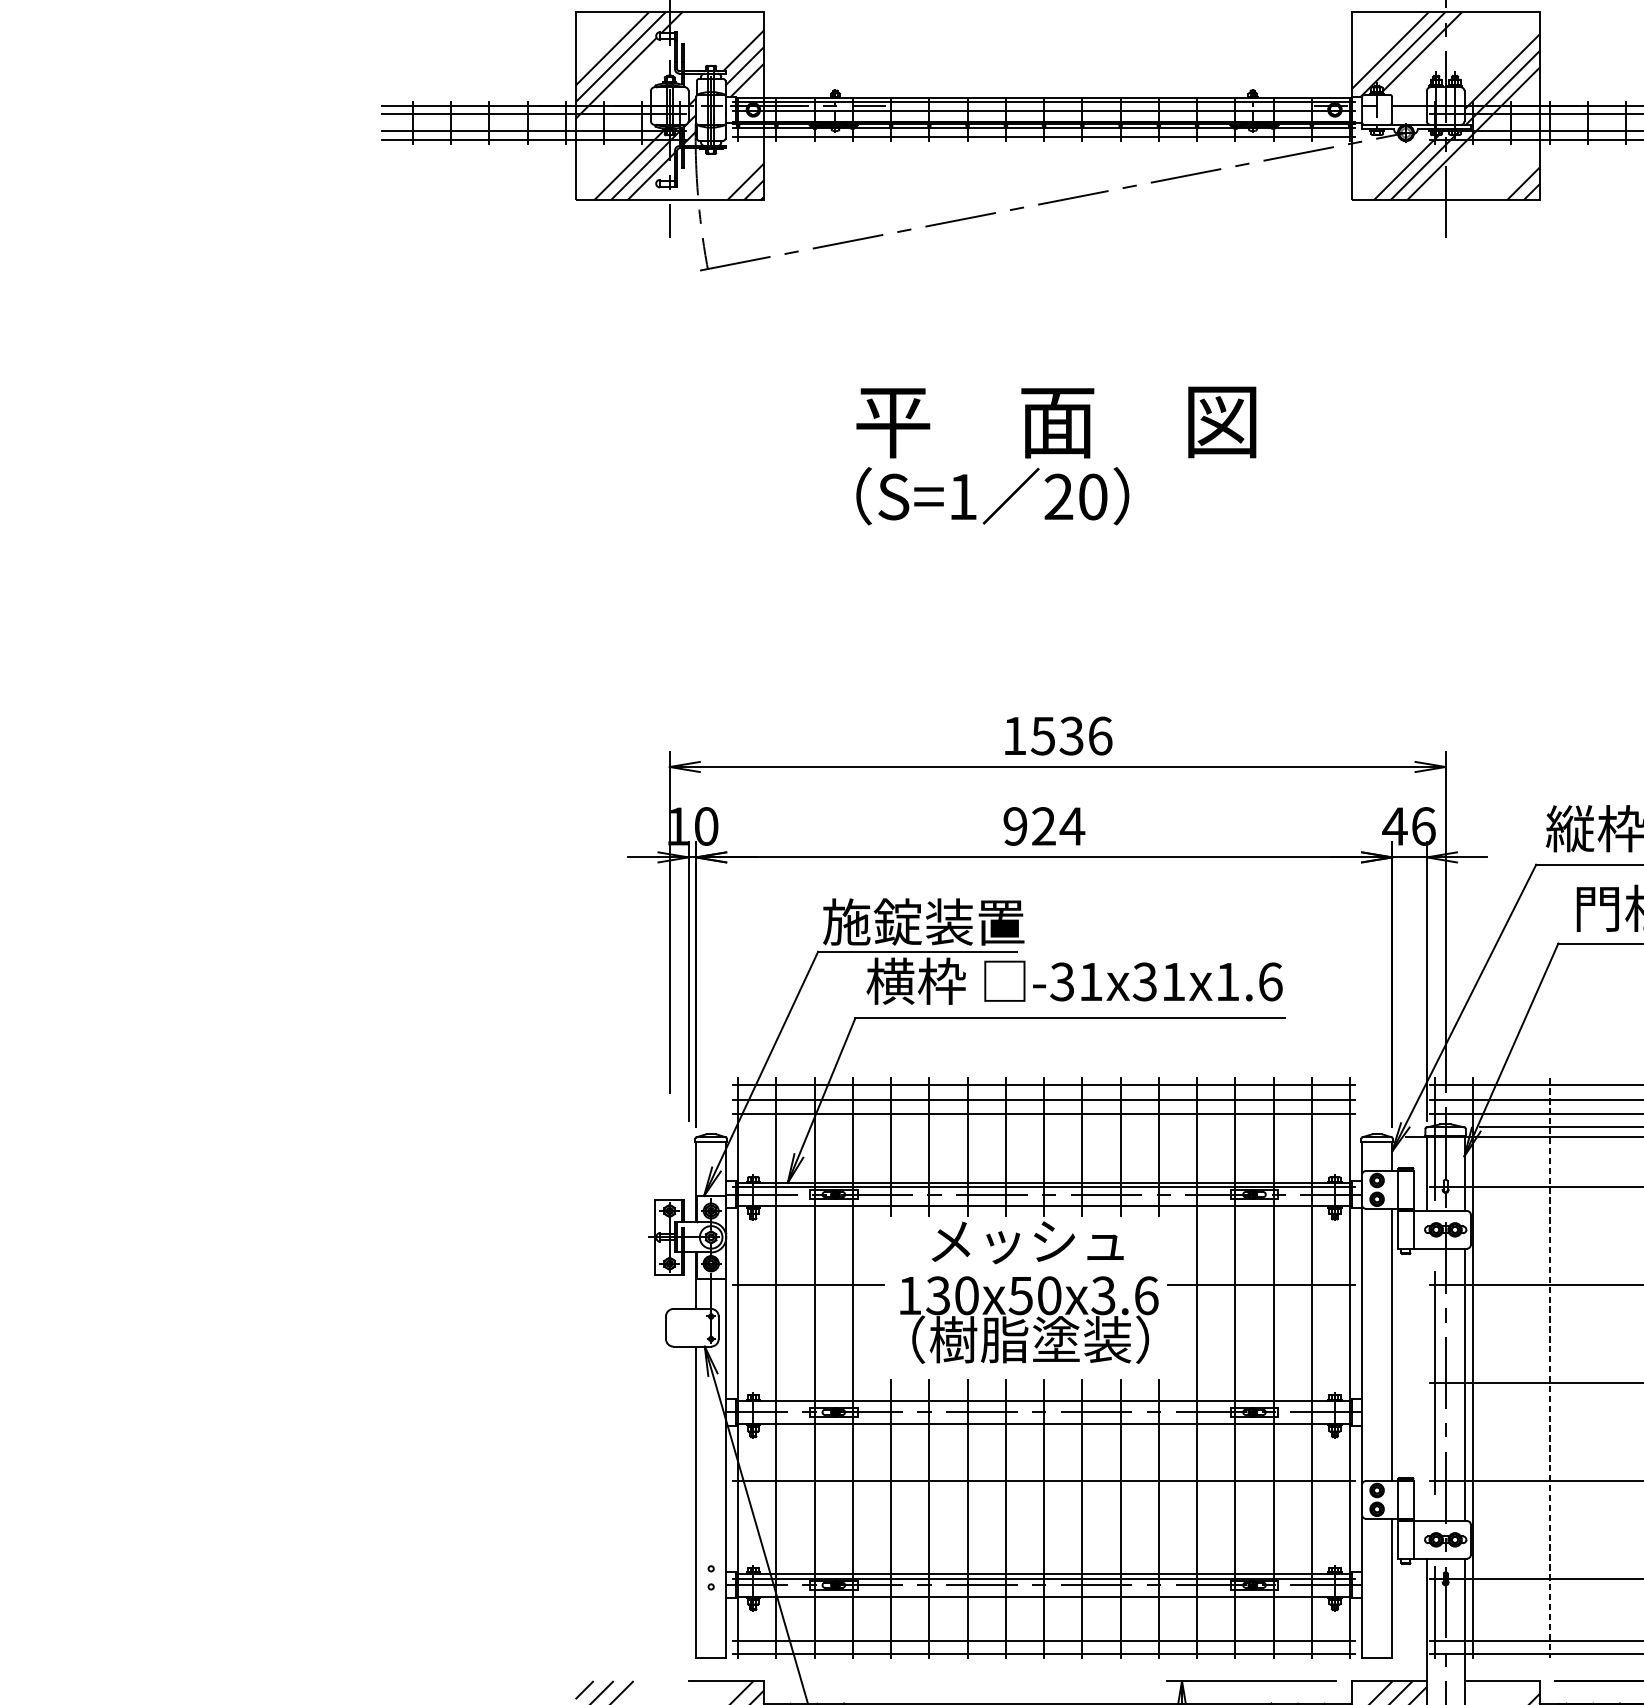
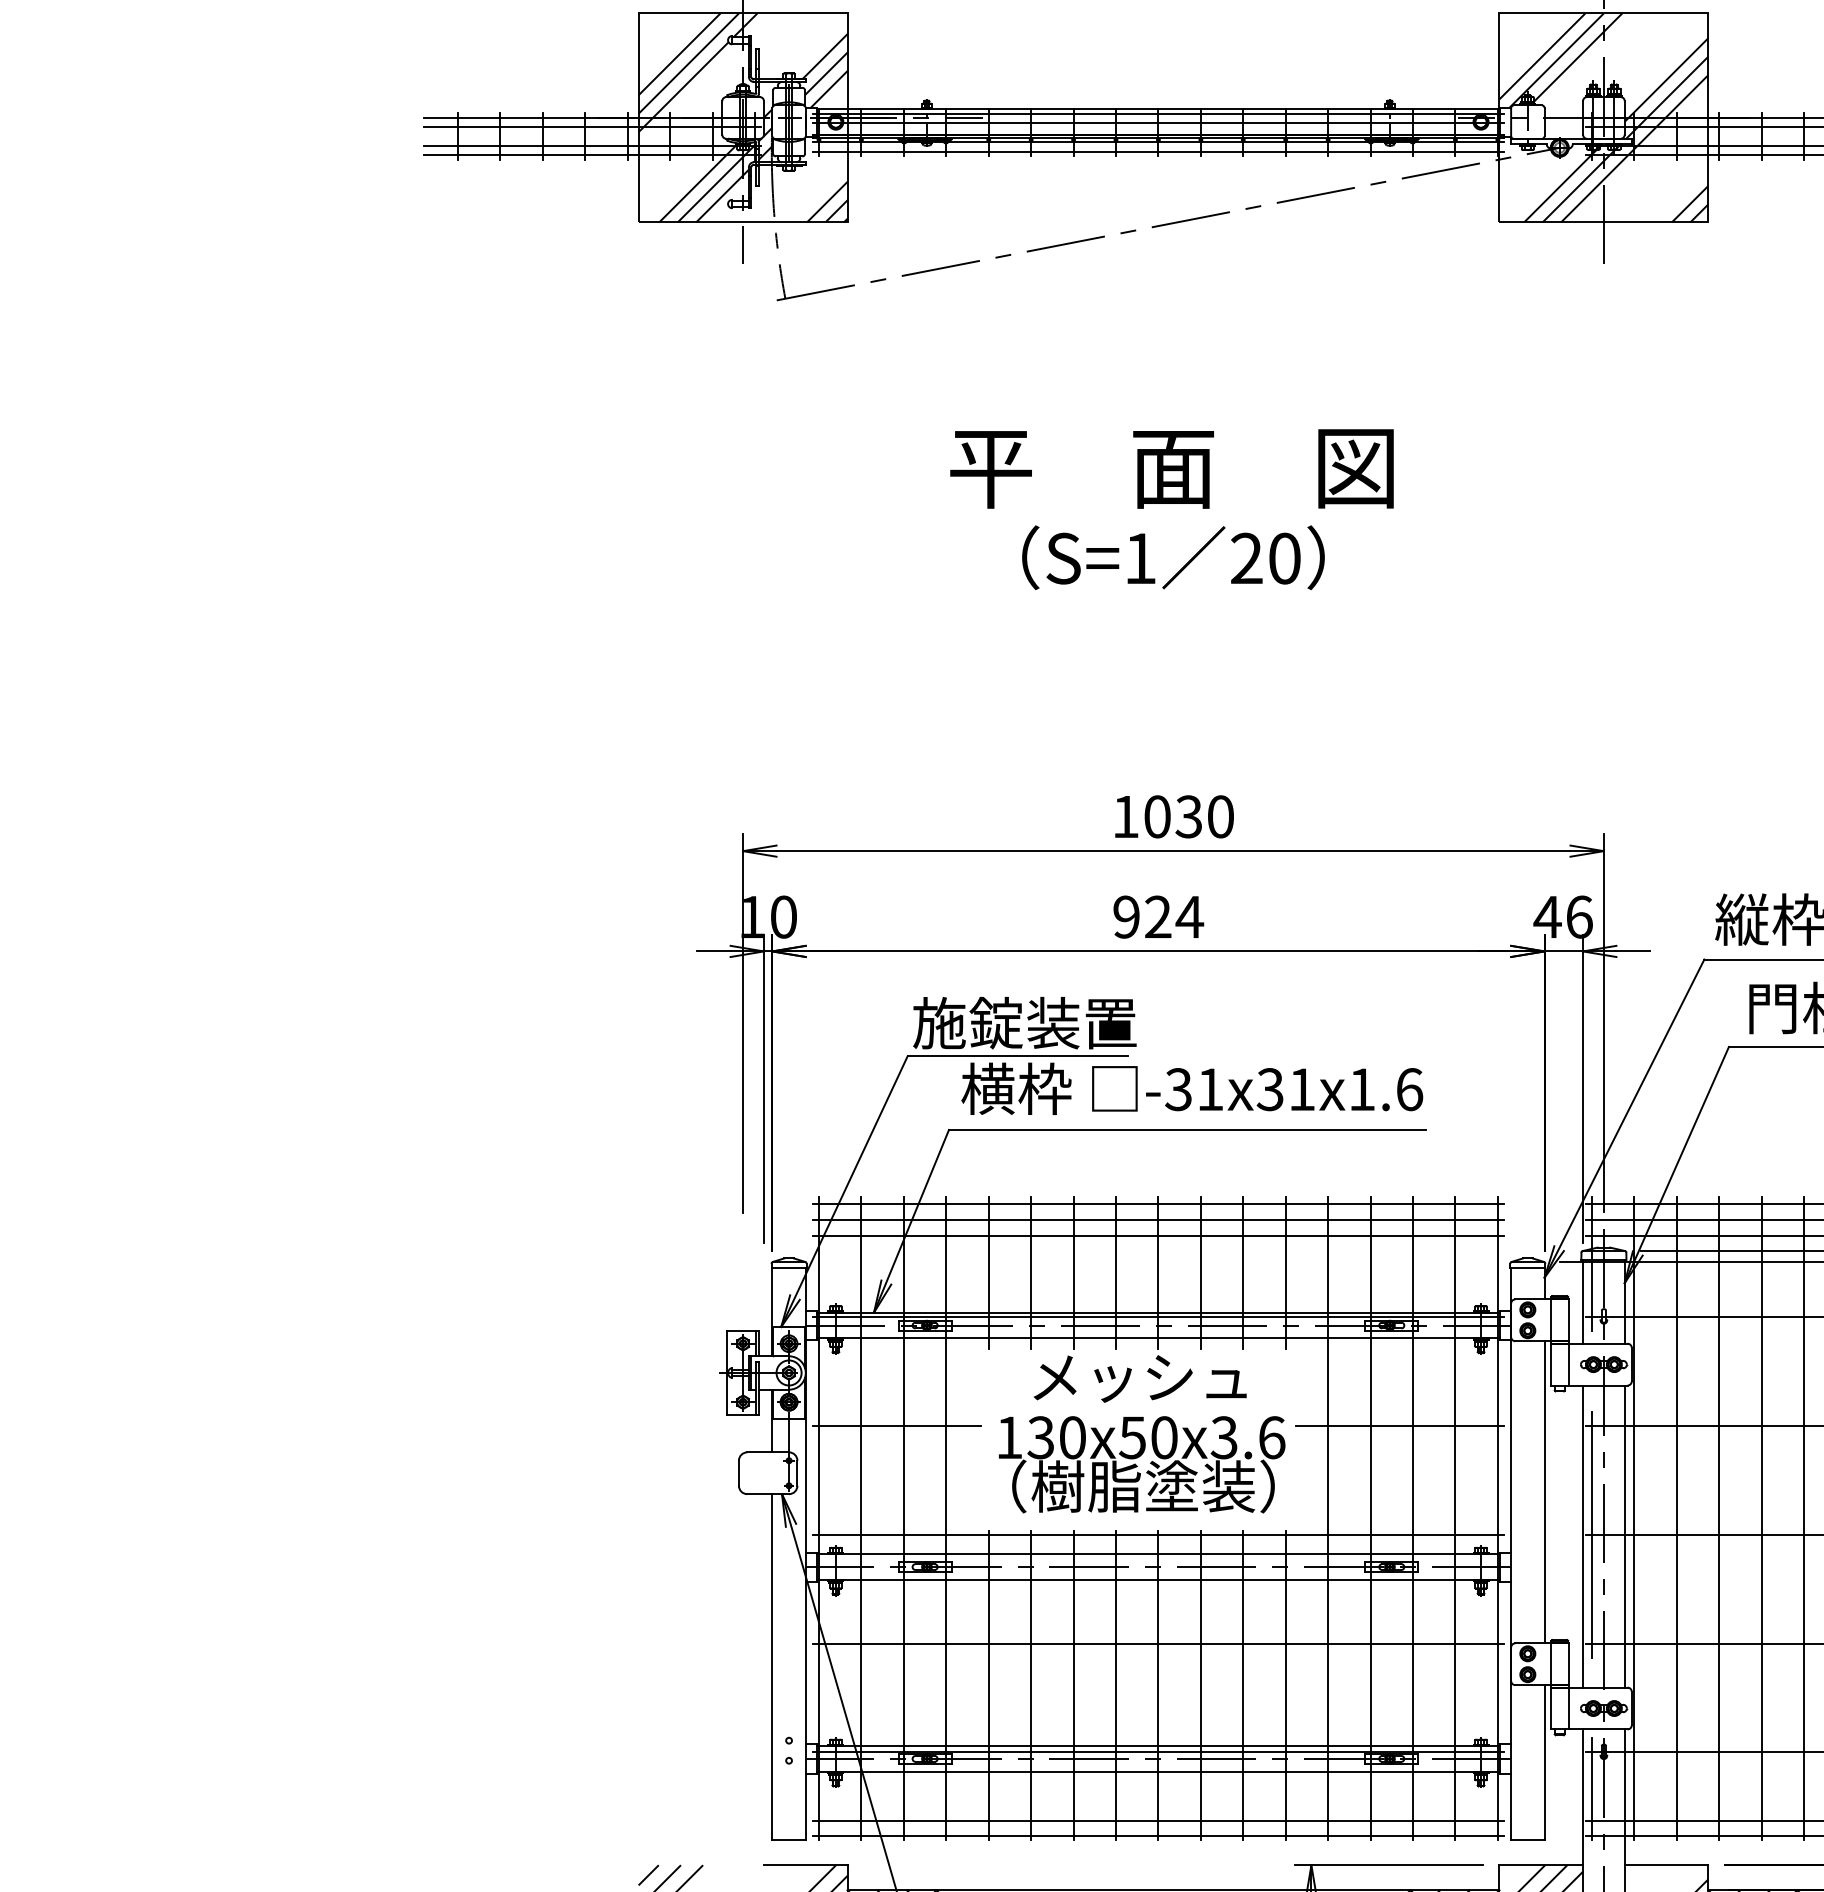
text: (992, 495) -> (1173, 557), moved
text: (1071, 735) -> (1188, 816), 1536 -> 1030
line: (1511, 1368) -> (1676, 1518), added
line: (1549, 1368) -> (1719, 1518), dashed -> solid
line: (1587, 1368) -> (1761, 1518), added
line: (1626, 1368) -> (1804, 1518), added
line: (1044, 1382) -> (1158, 1534), added
line: (1427, 1384) -> (1583, 1536), added

